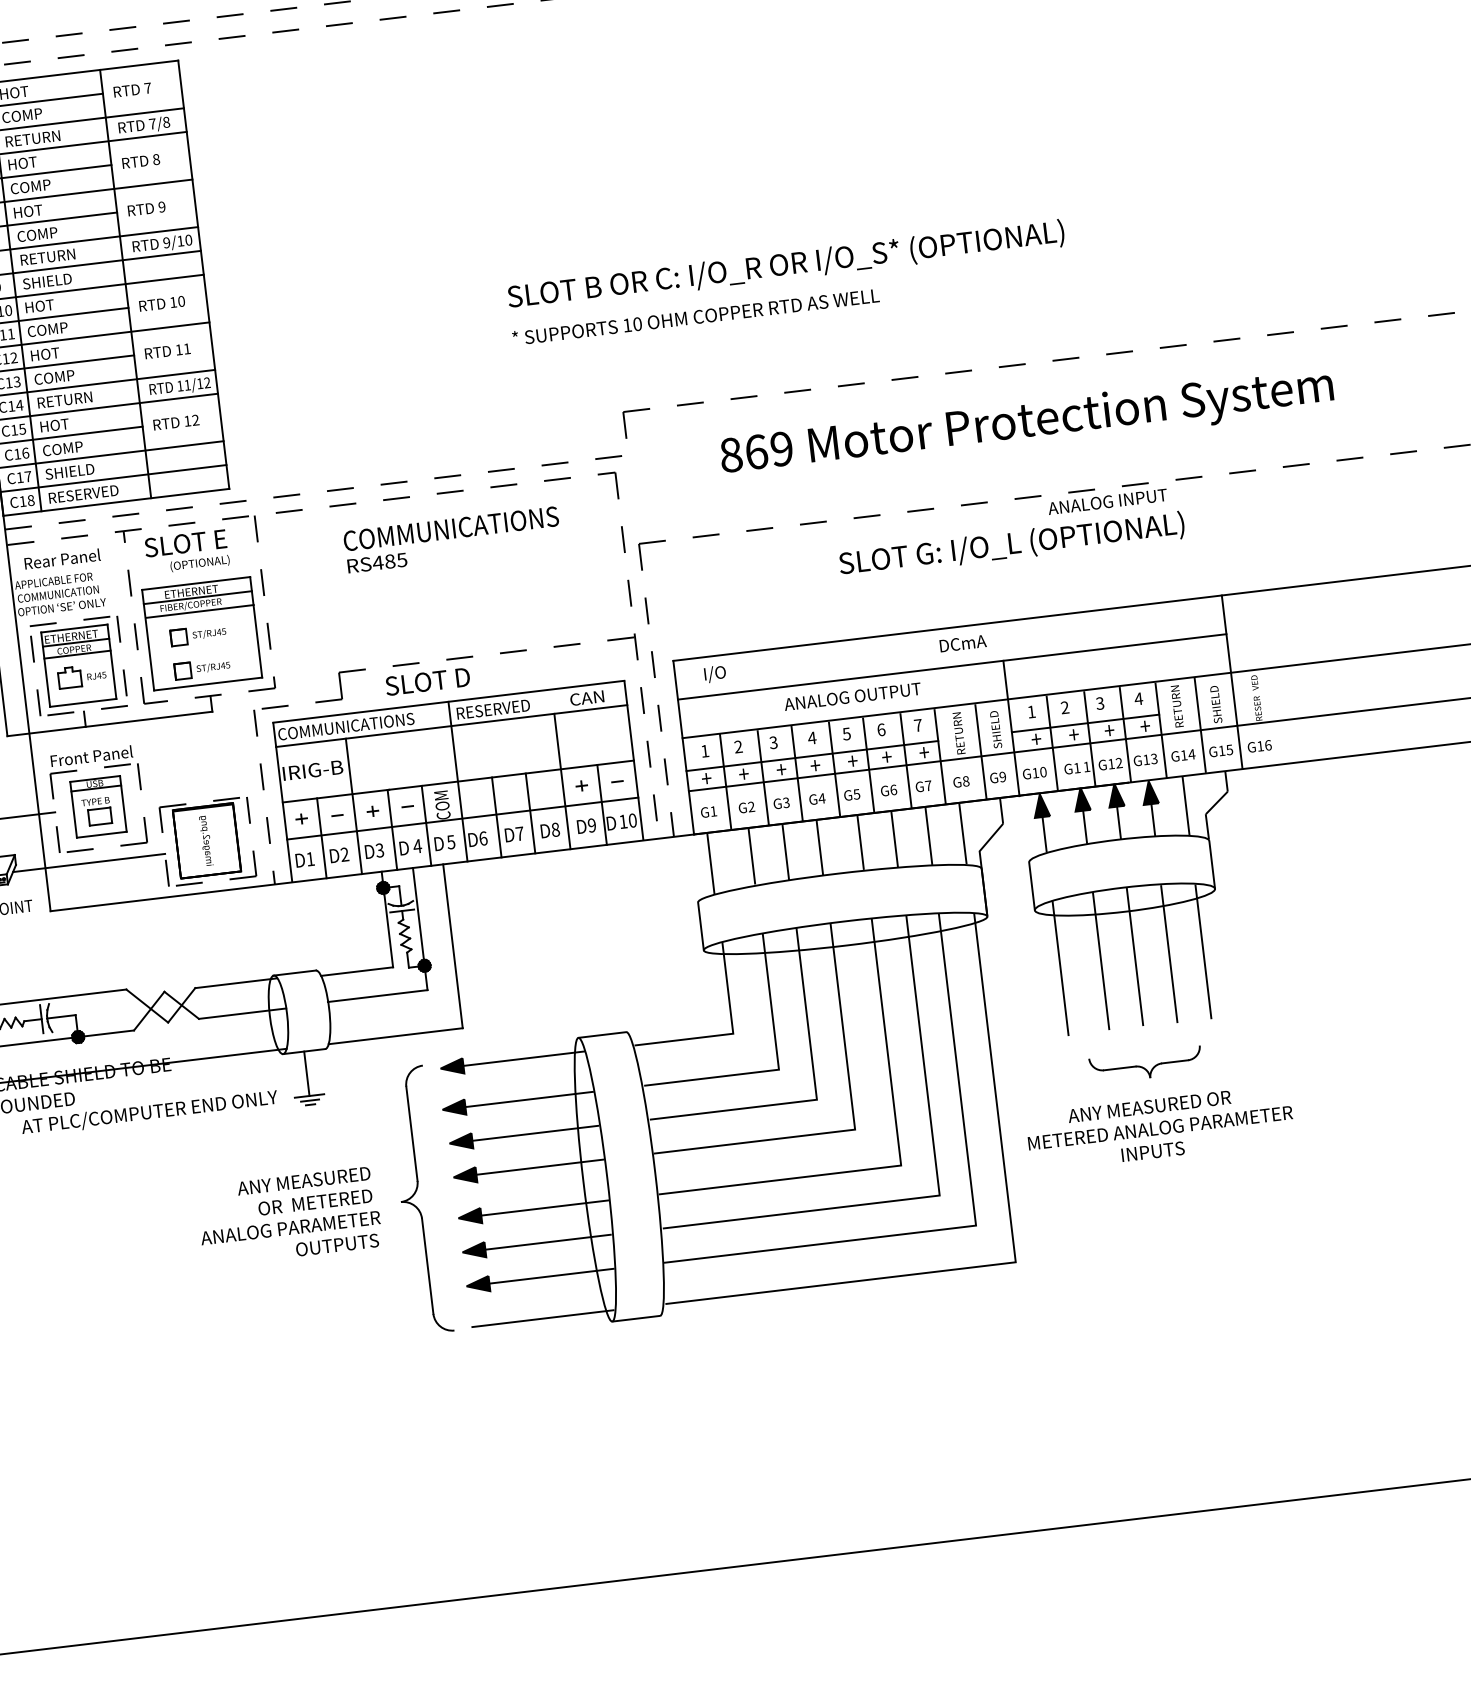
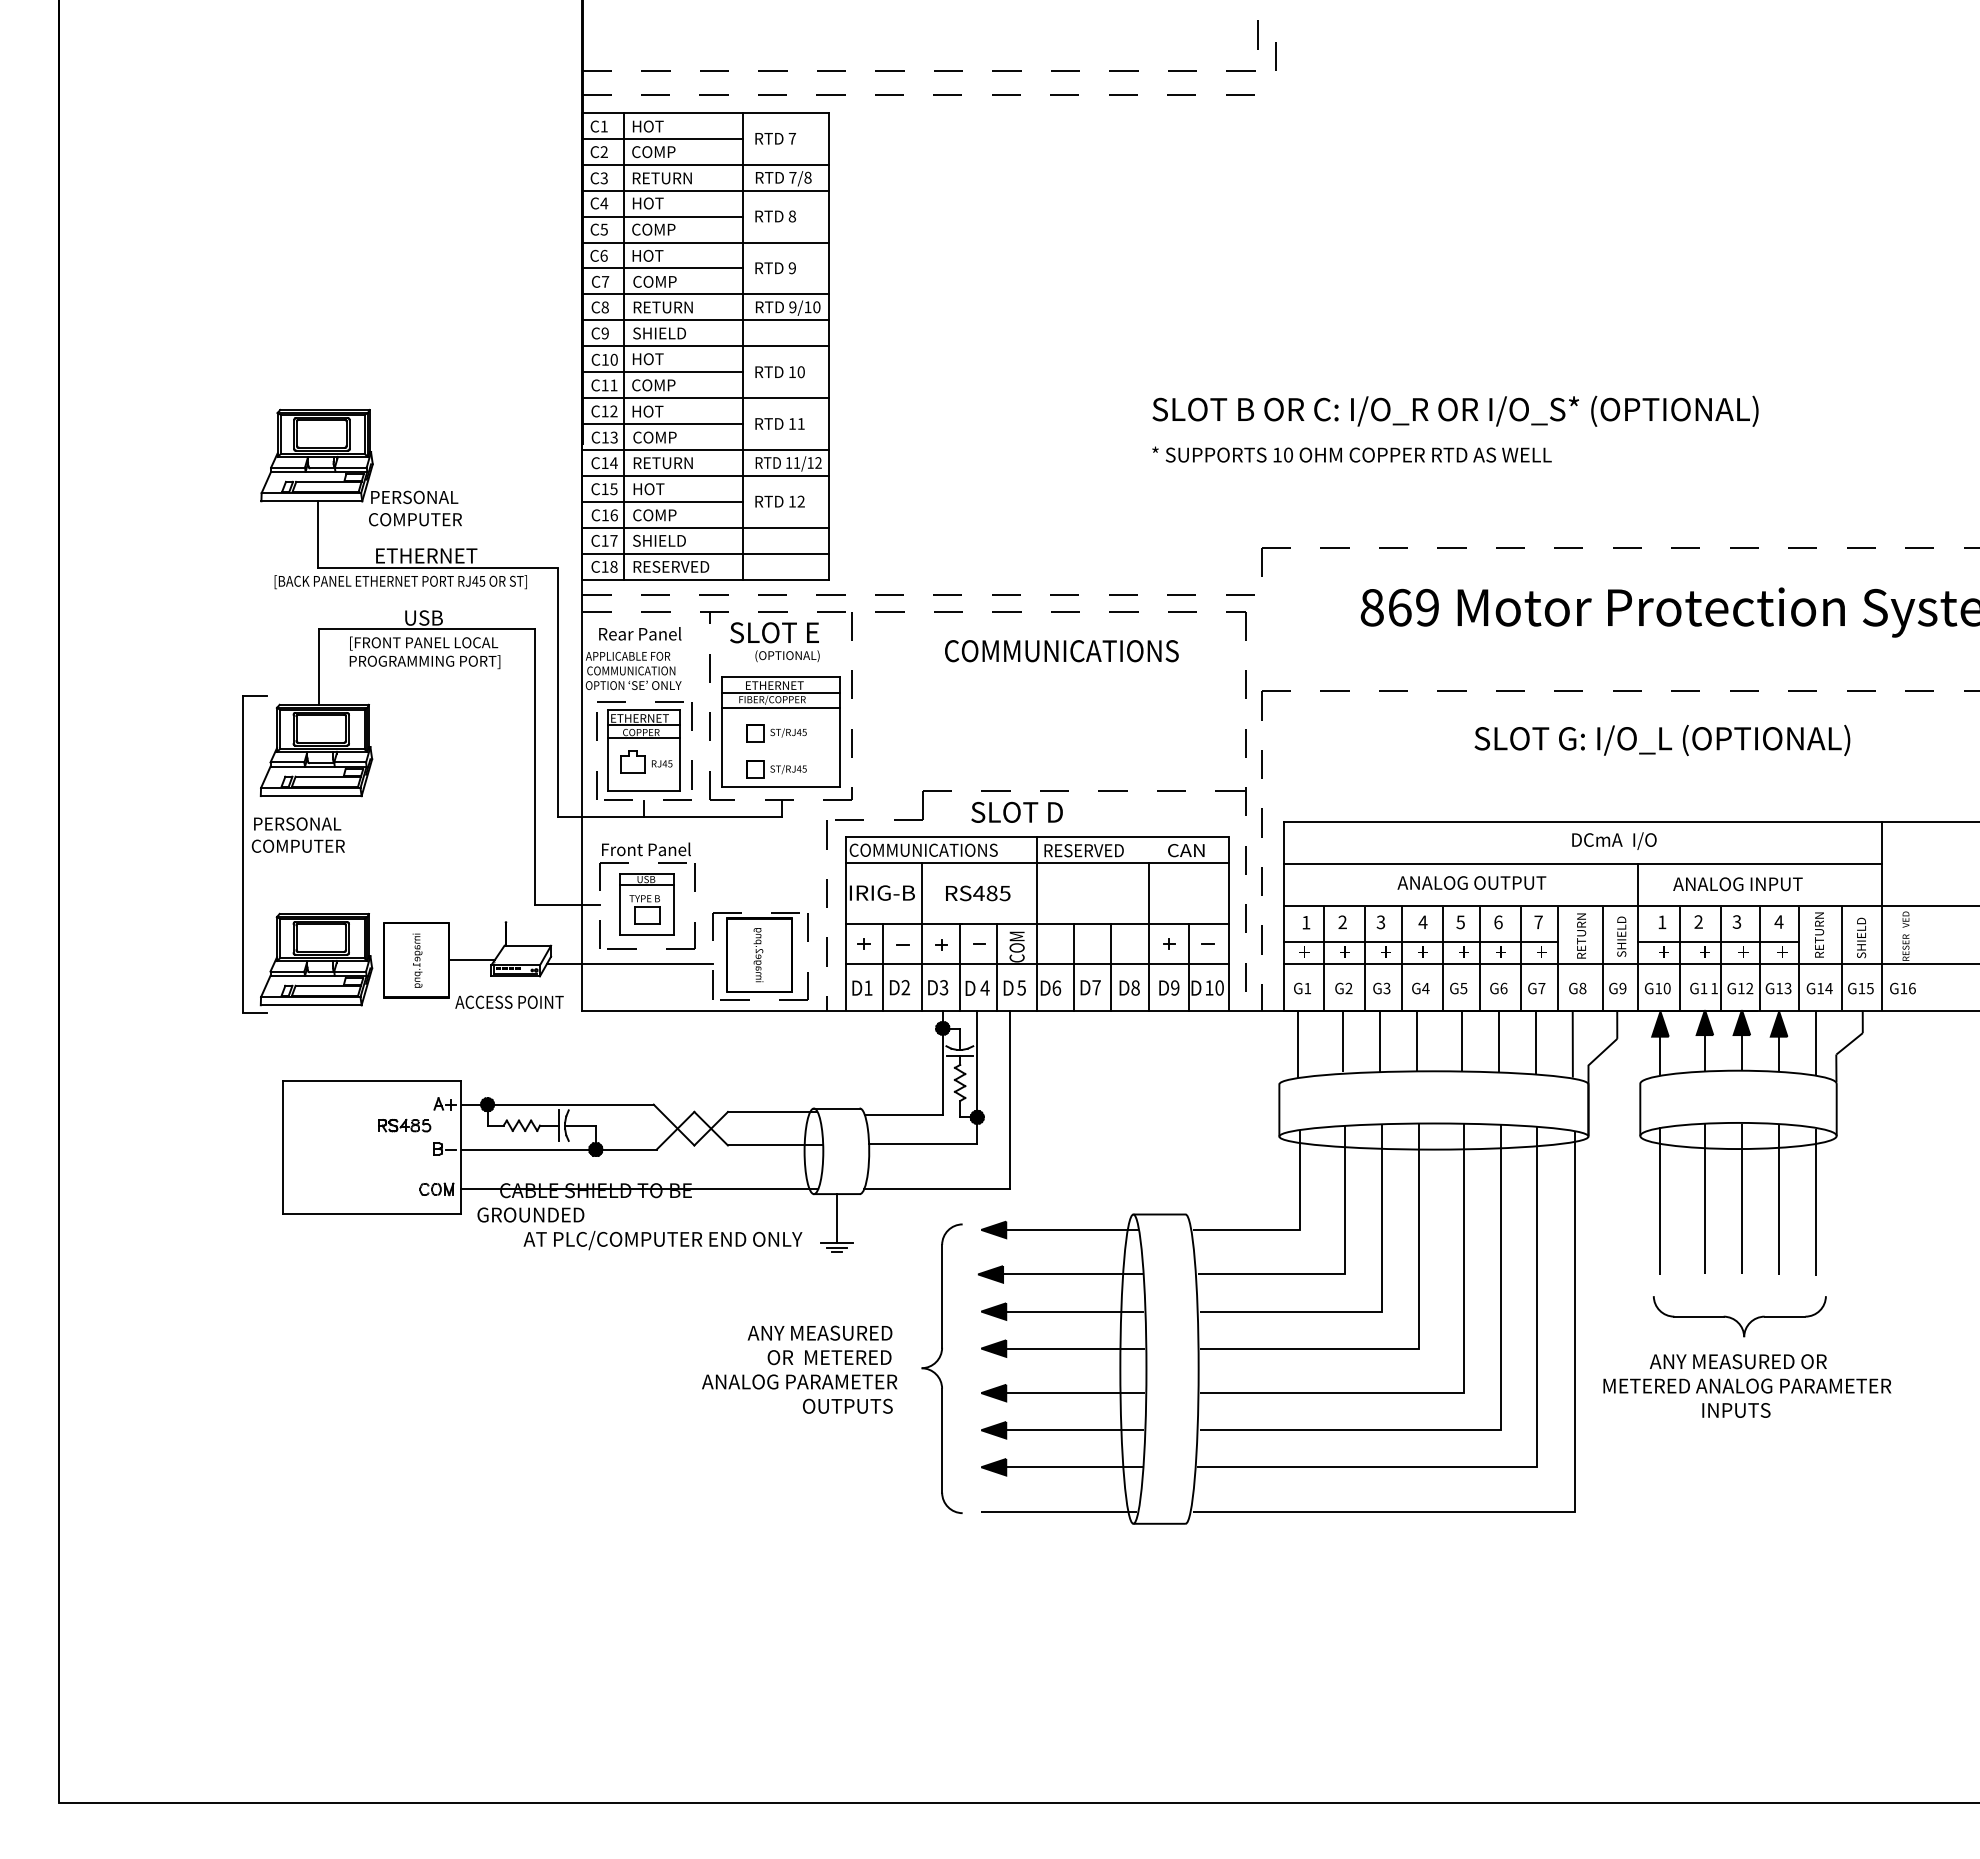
text: (1107, 502) -> (1737, 884), moved
text: (377, 563) -> (978, 893), moved
text: (714, 673) -> (1644, 840), moved
part: (1145, 1065) -> (1739, 1316), size x1.43

